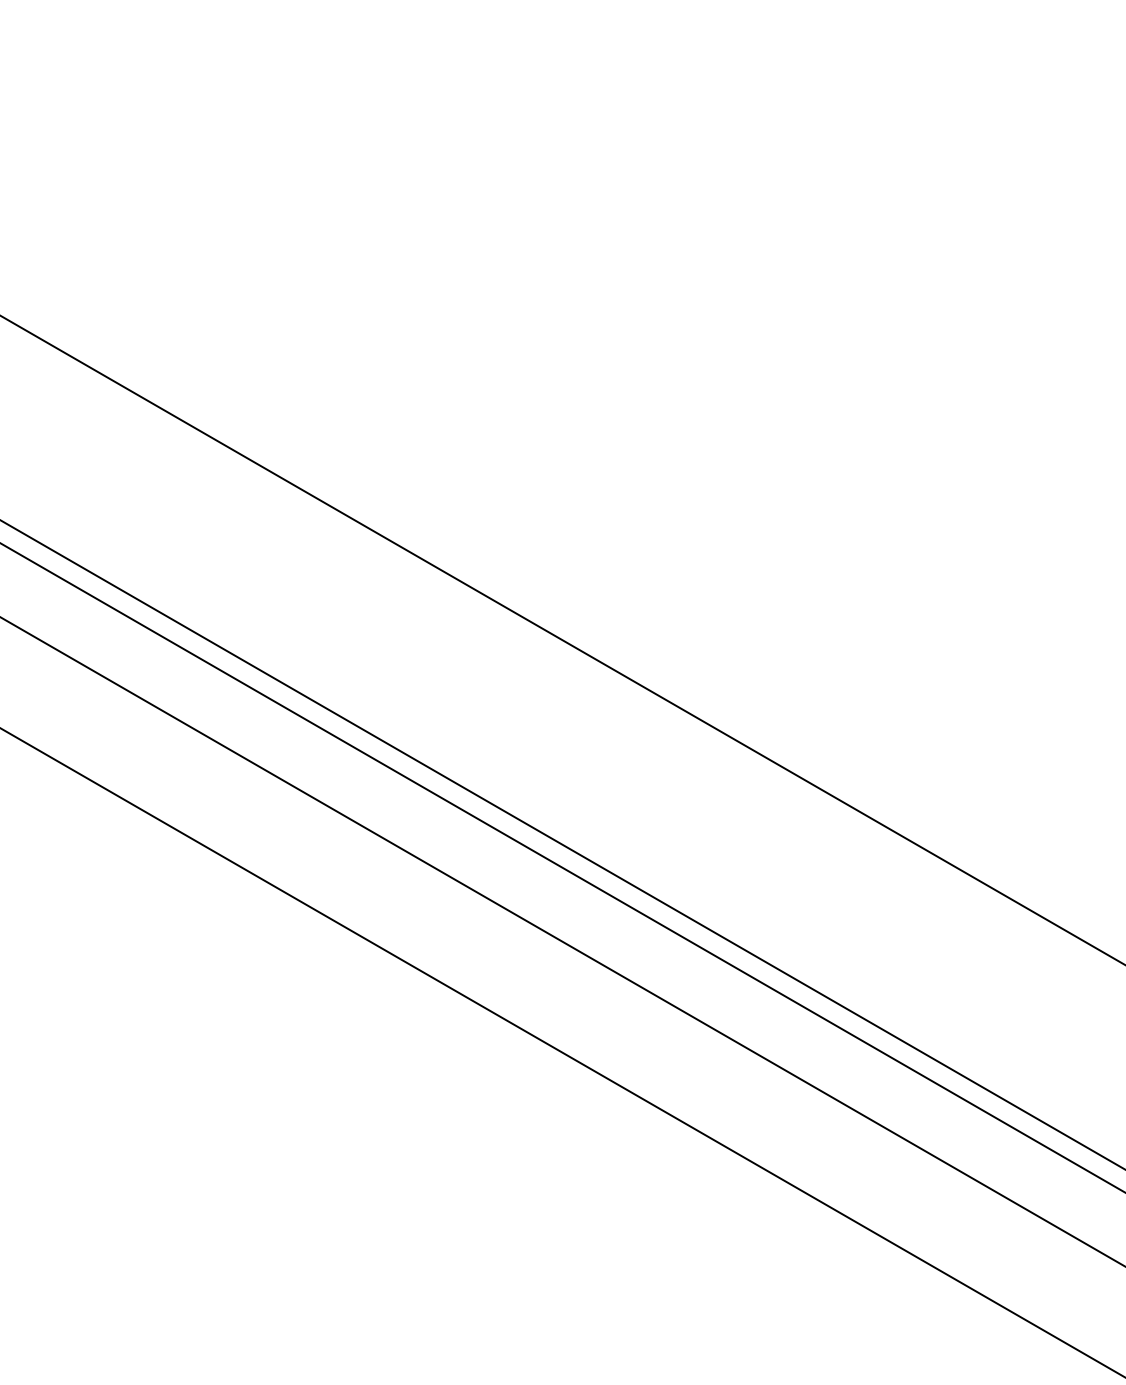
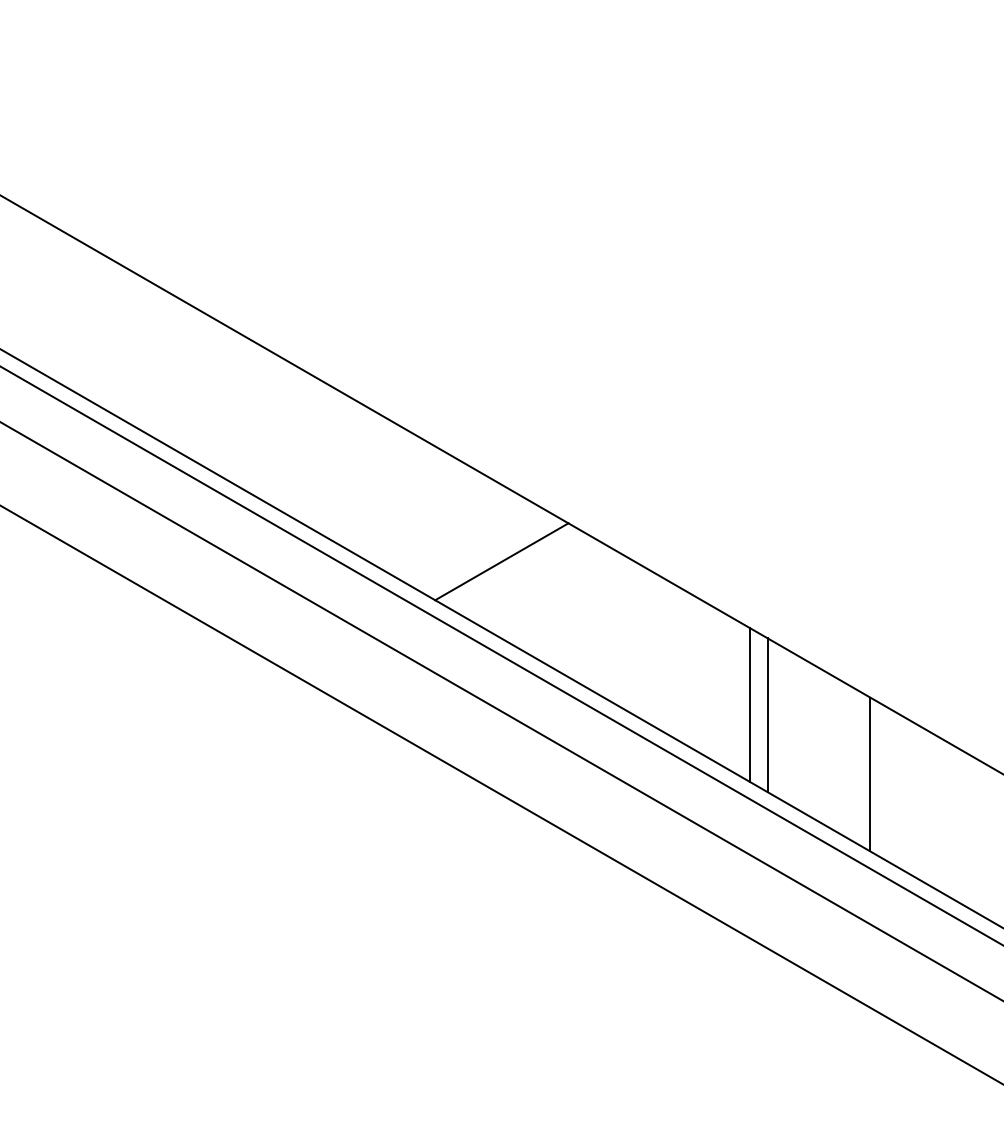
line: (517, 716) -> (501, 561), added
line: (847, 906) -> (749, 704), added
line: (872, 921) -> (768, 715), added
line: (1008, 999) -> (870, 774), added

